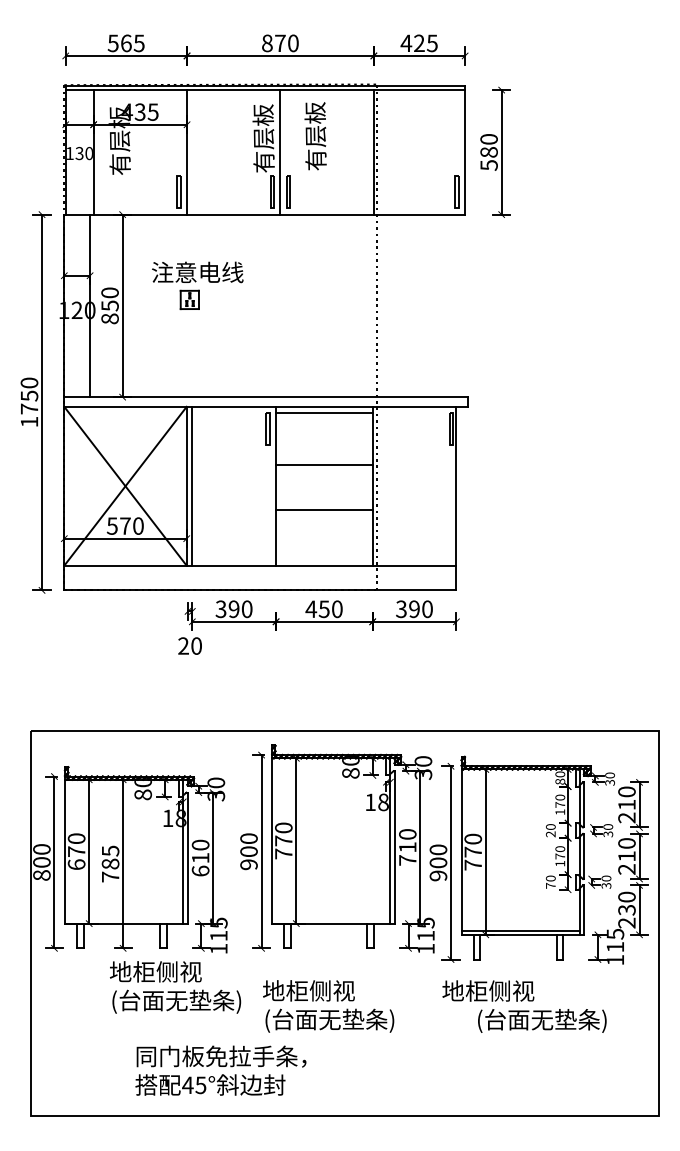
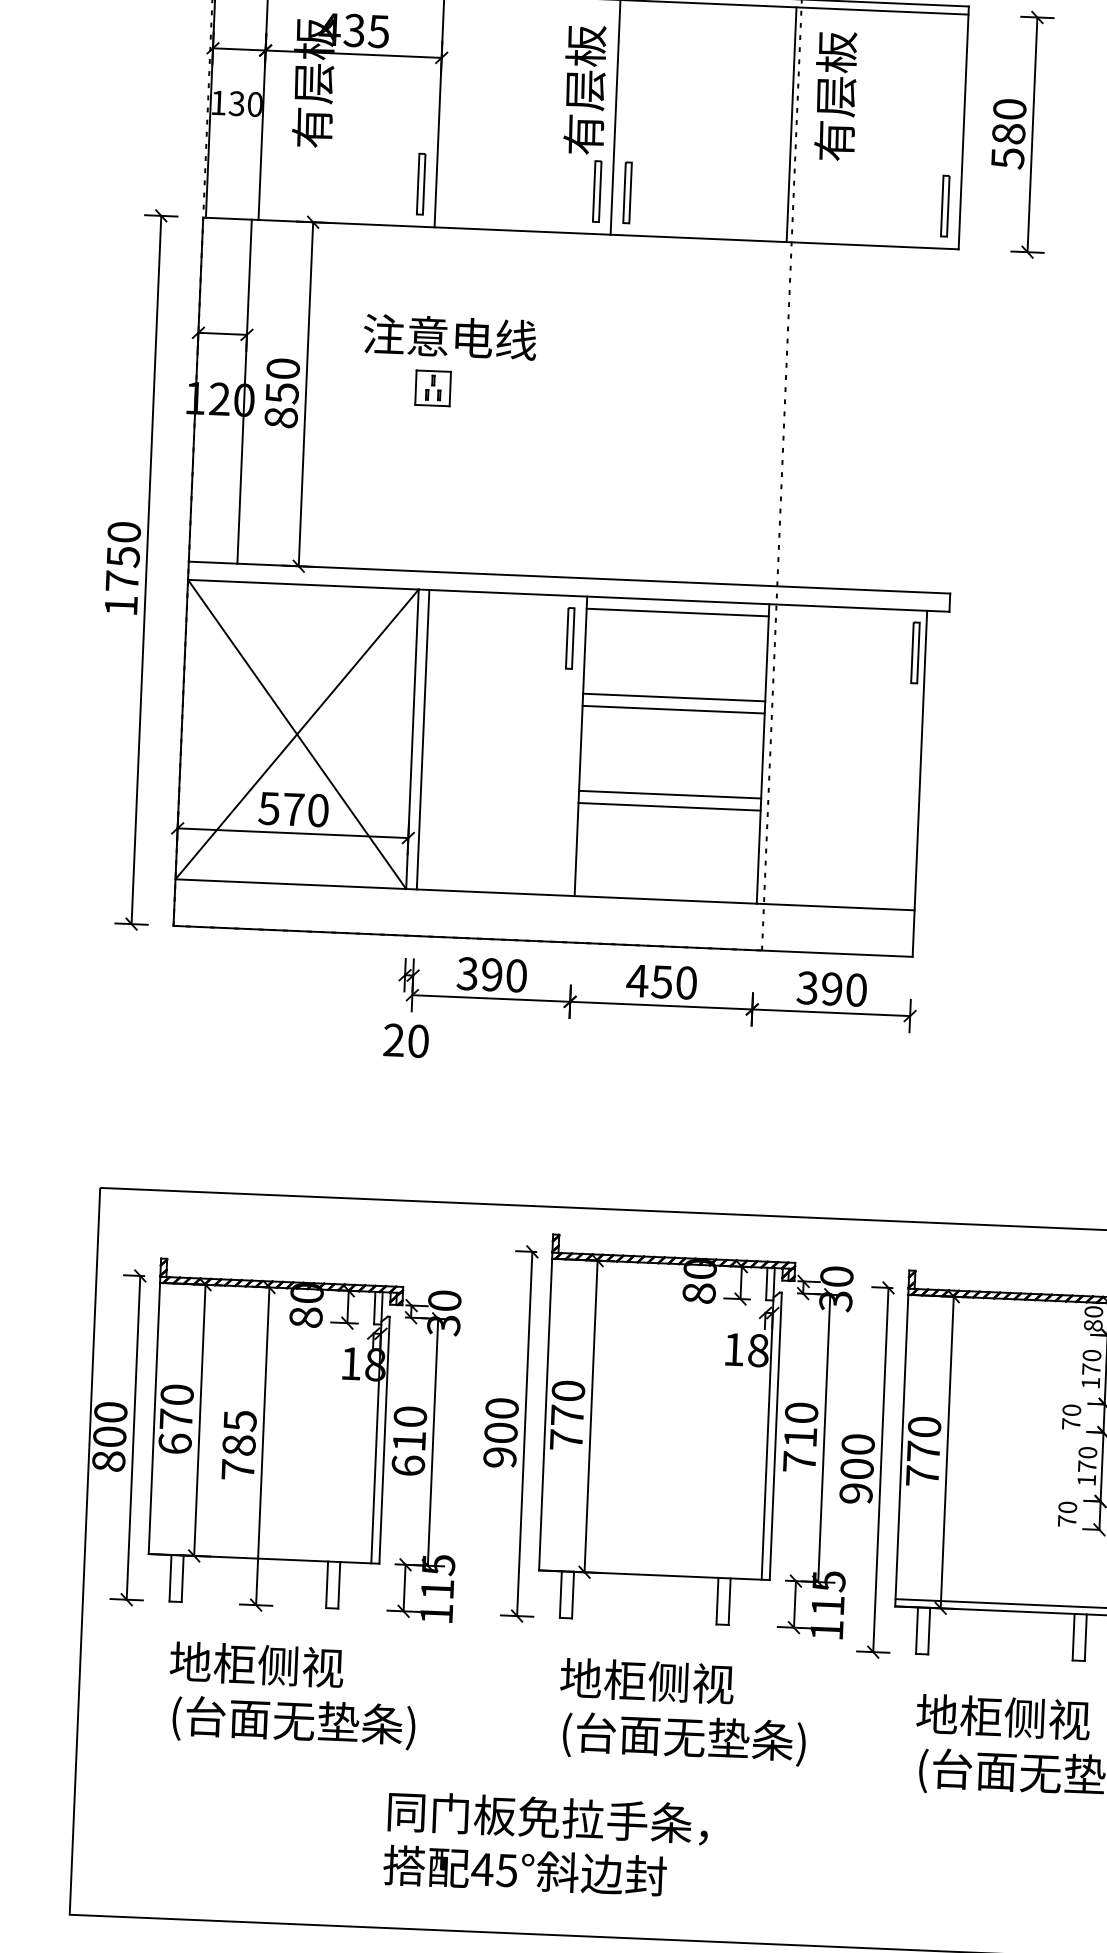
text: (315, 136) -> (835, 96), moved
line: (324, 458) -> (674, 697), added
line: (324, 516) -> (669, 807), added
text: (550, 834) -> (1070, 1424), 20 -> 70
text: (175, 987) -> (292, 1695), moved
text: (488, 990) -> (1003, 1716), moved
text: (328, 1006) -> (682, 1712), moved
text: (220, 1070) -> (545, 1844), moved

